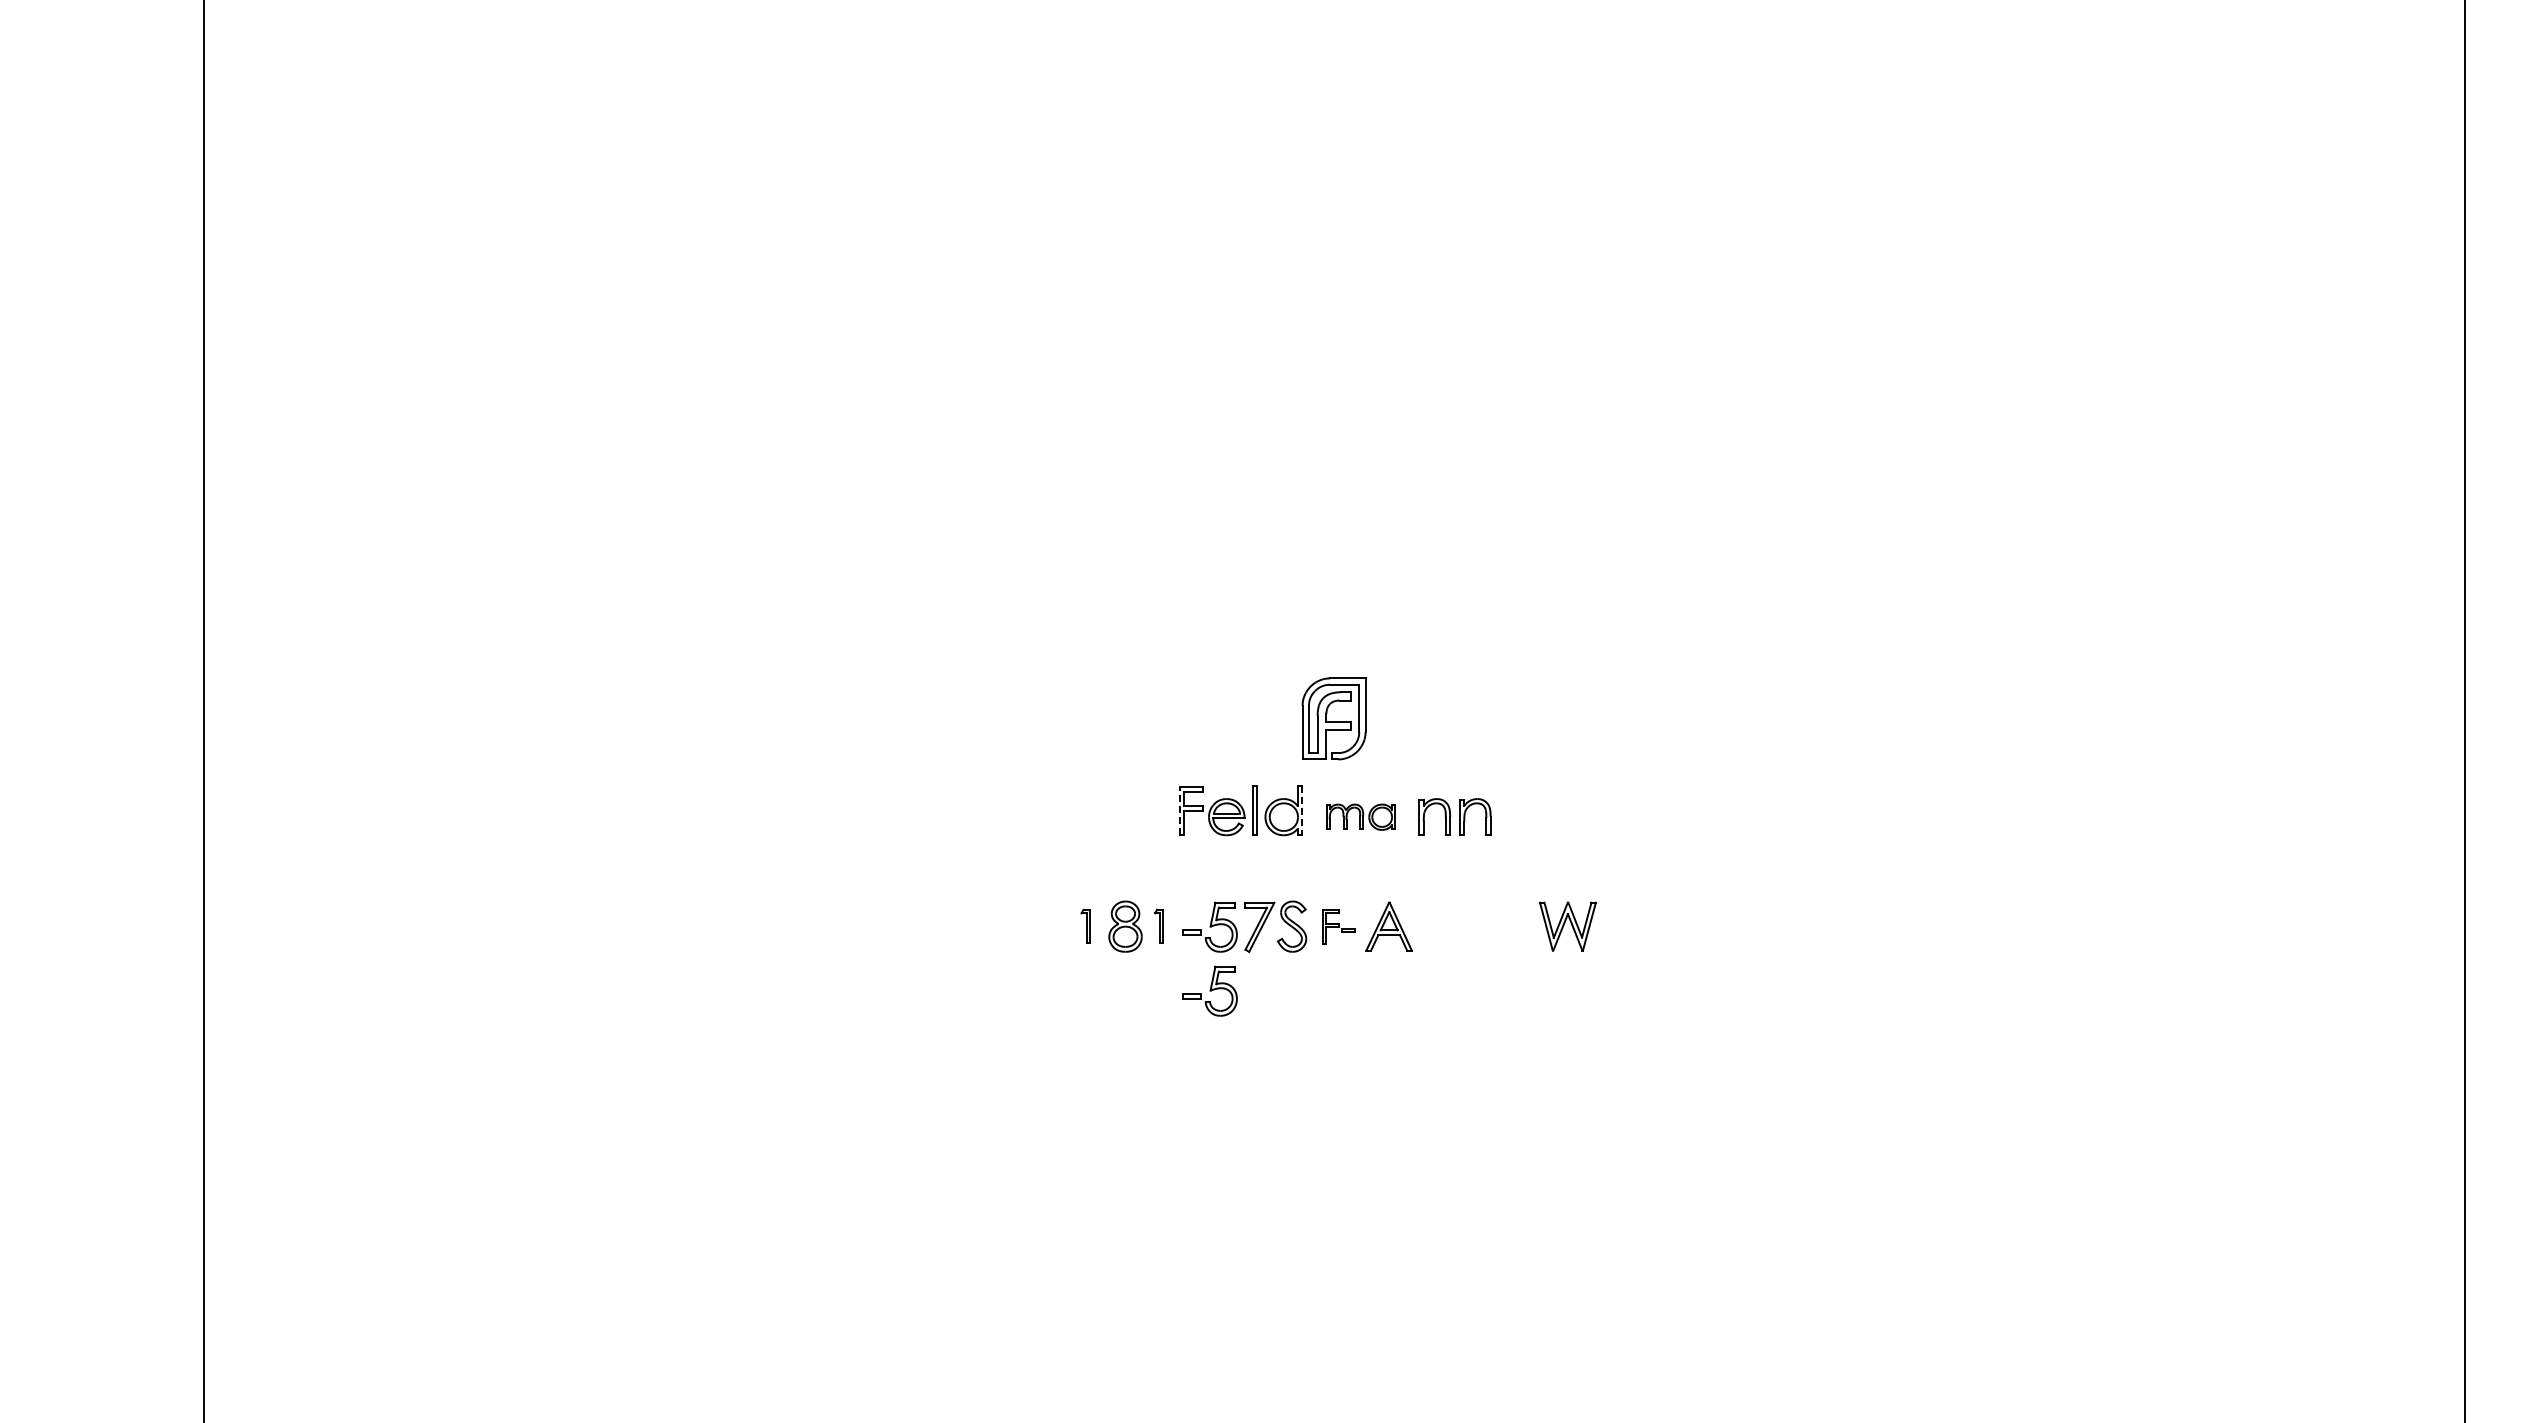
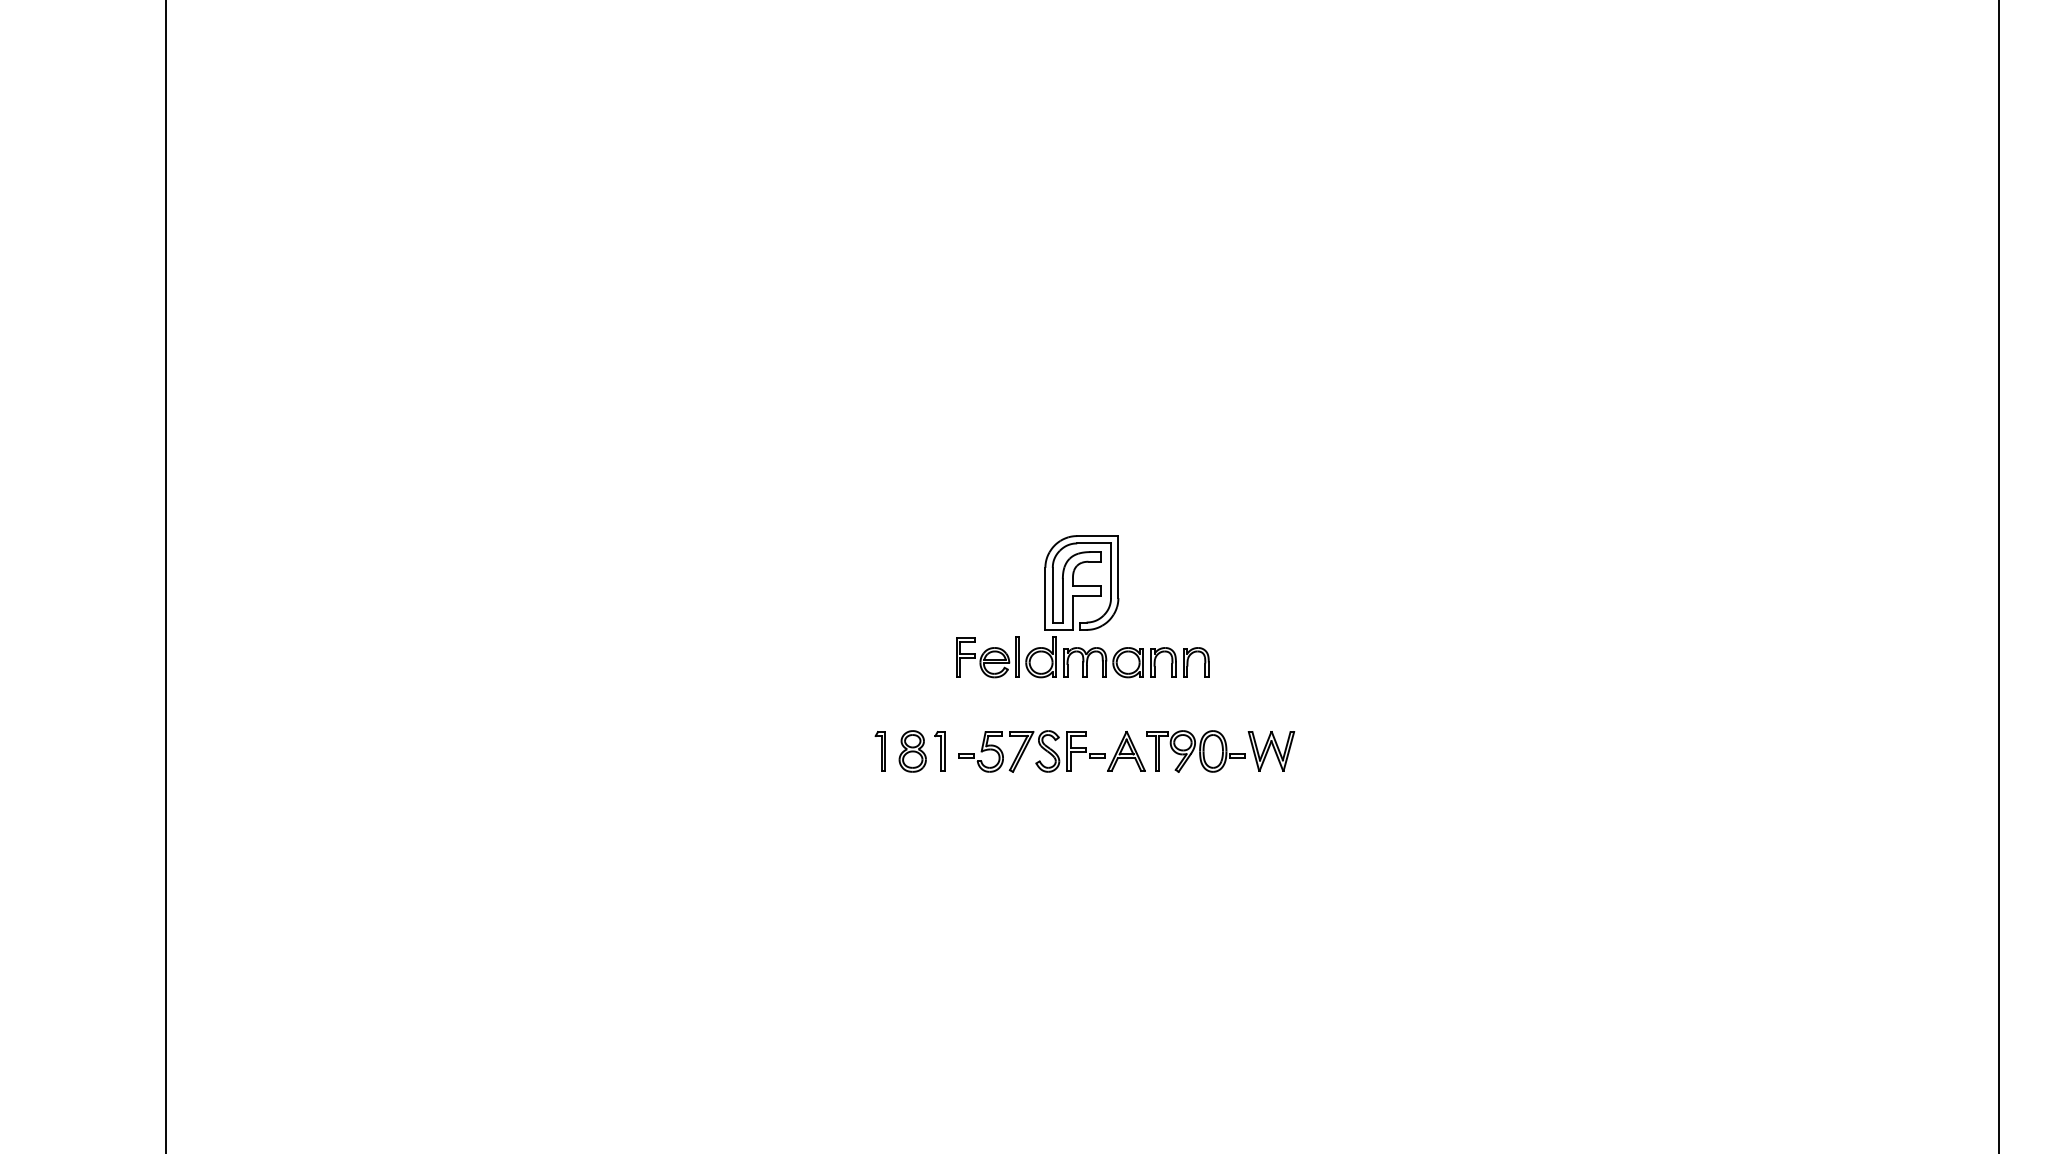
part: (1333, 718) -> (1081, 582), size x1.43
line: (1179, 810) -> (956, 657), dashed -> solid
line: (1302, 810) -> (1056, 657), dashed -> solid
part: (1360, 817) -> (1103, 662), size x1.43
part: (1085, 926) -> (880, 751), size x1.43
part: (1158, 926) -> (939, 751), size x1.43
part: (1338, 926) -> (1085, 751), size x1.43
part: (1474, 926) -> (1195, 751), added
part: (1209, 990) -> (980, 803), removed

